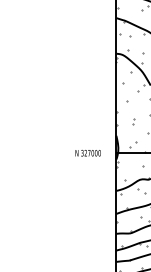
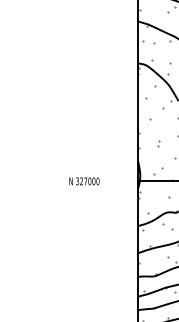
text: (87, 153) -> (83, 181), moved

